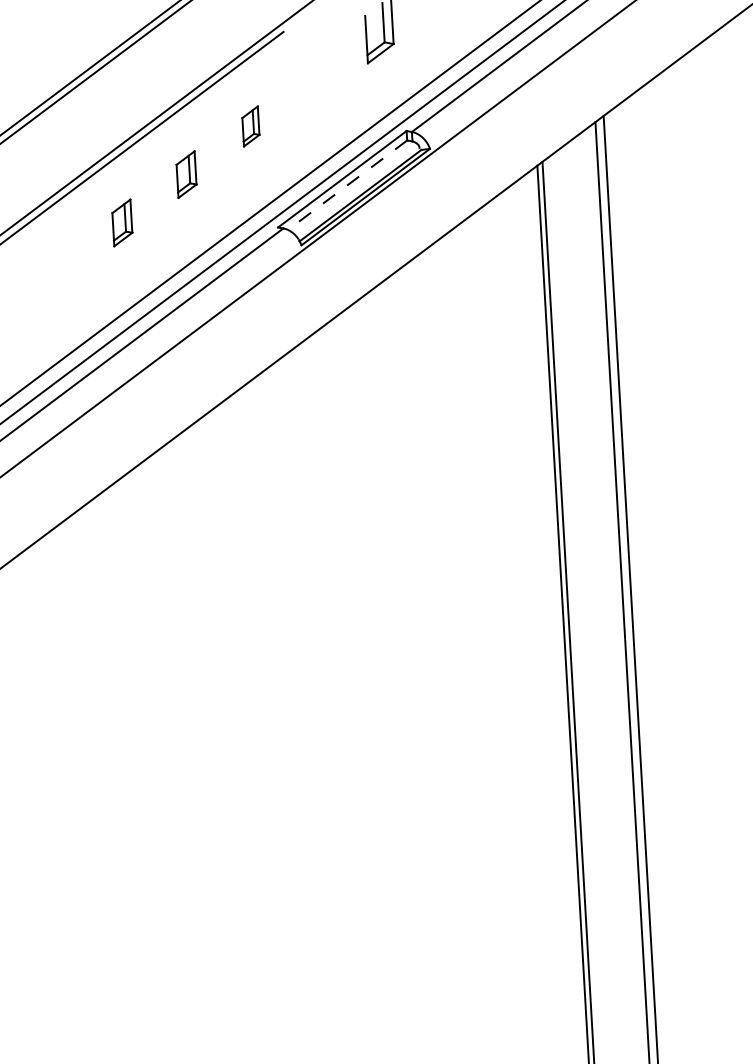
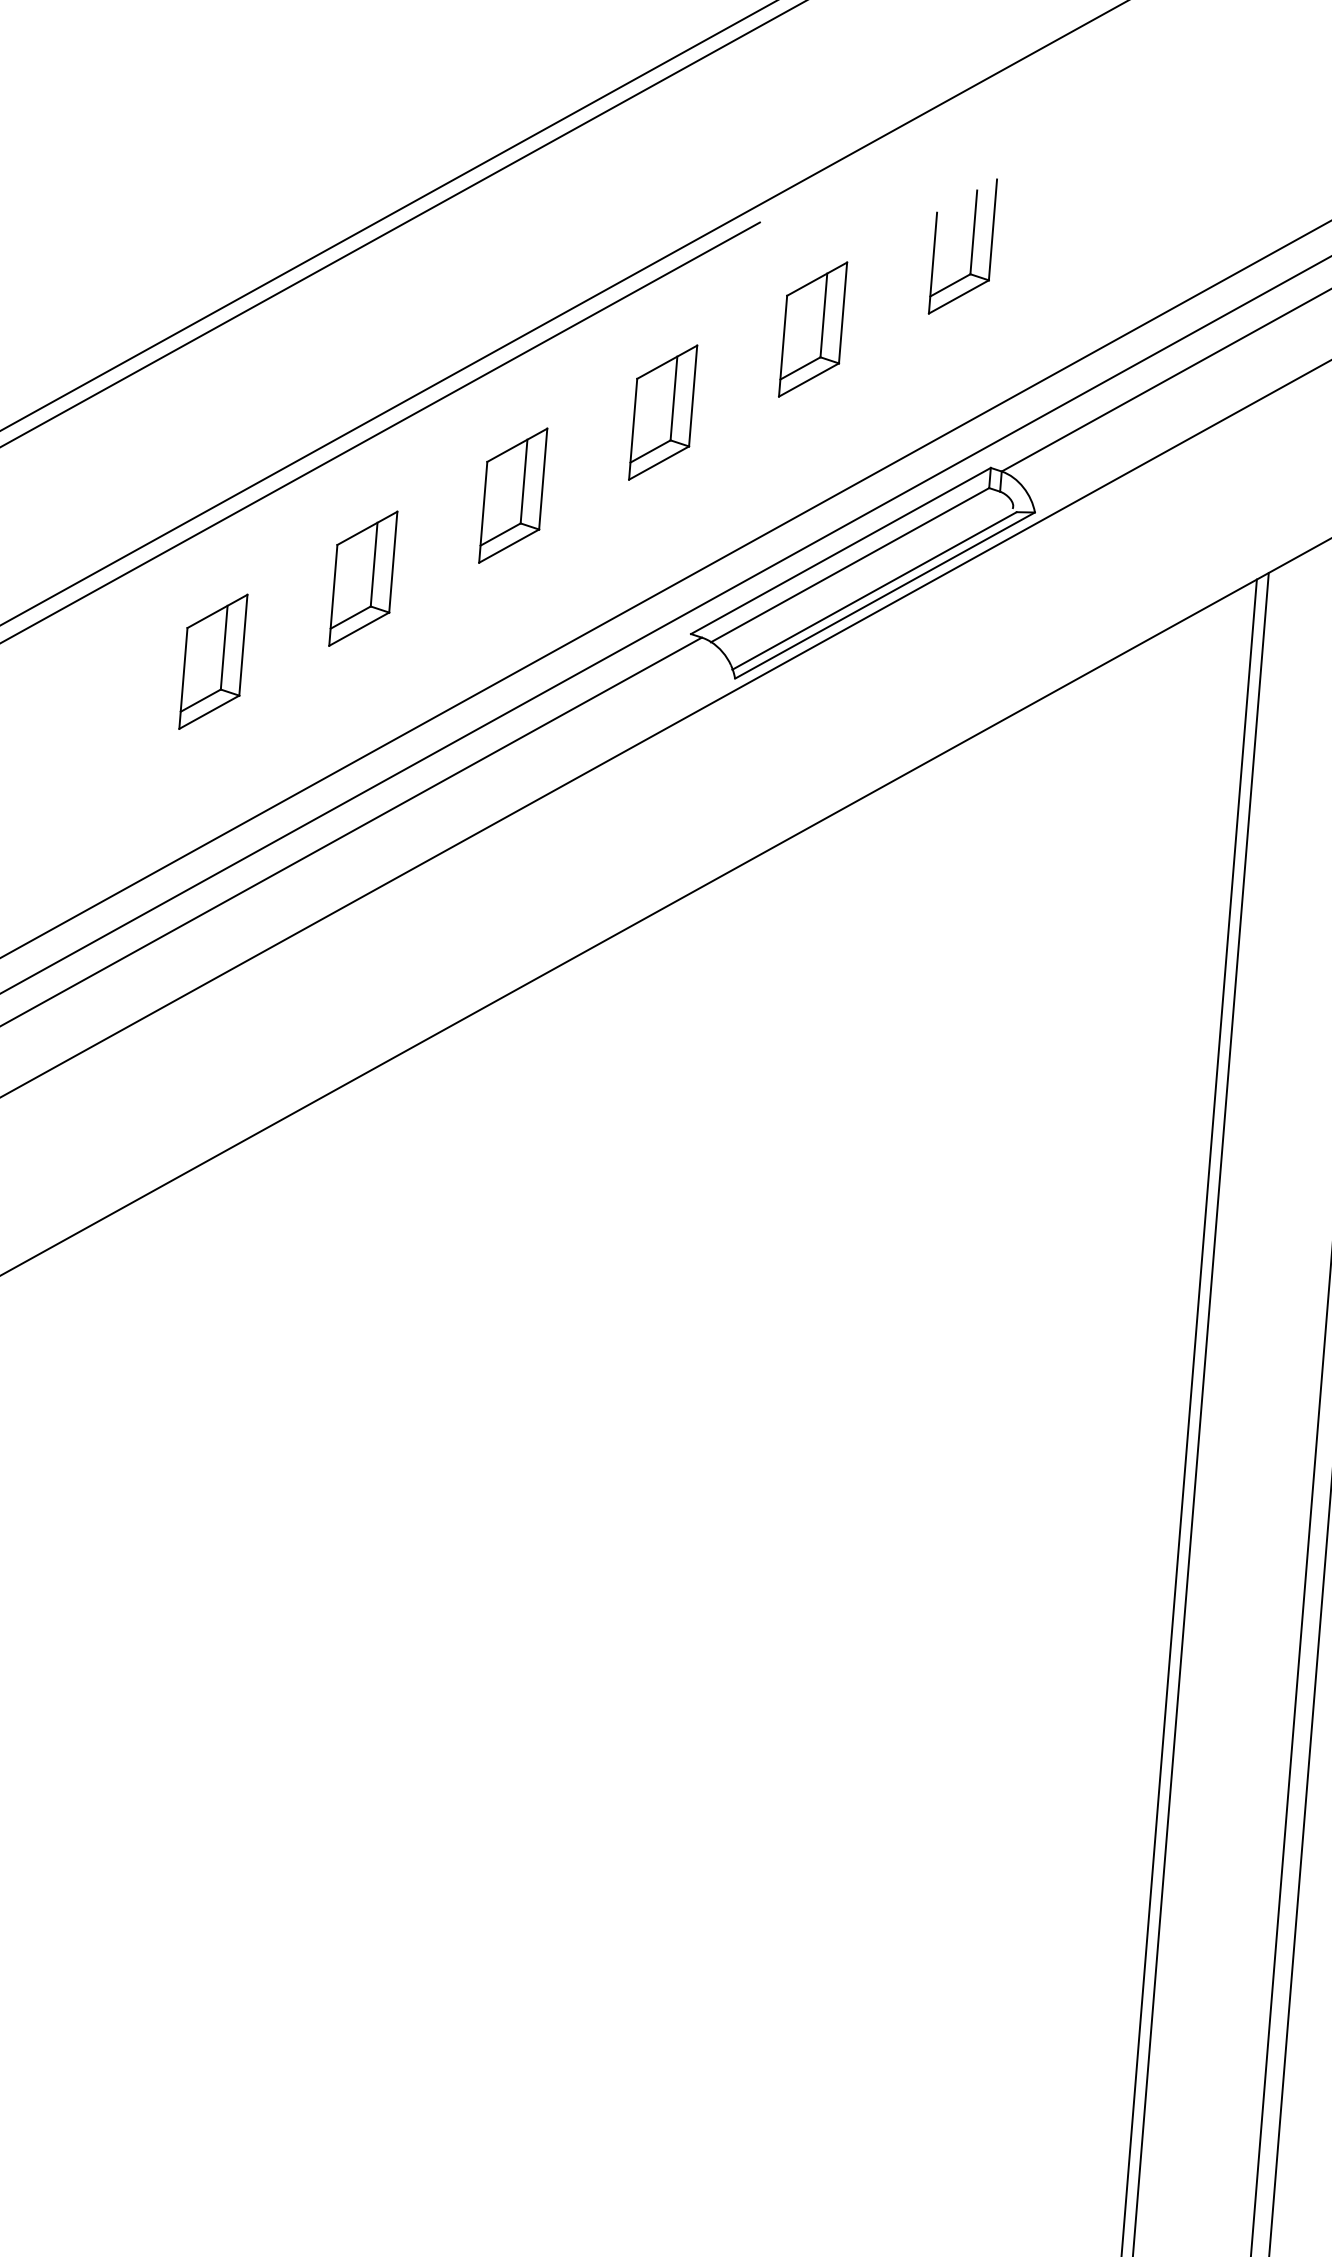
part: (315, 77) -> (814, 328), added
part: (250, 126) -> (662, 412), size x1.67
part: (186, 174) -> (513, 495), size x1.43
line: (347, 185) -> (849, 565), dashed -> solid
part: (122, 222) -> (363, 577), size x1.43
part: (57, 270) -> (212, 660), added

